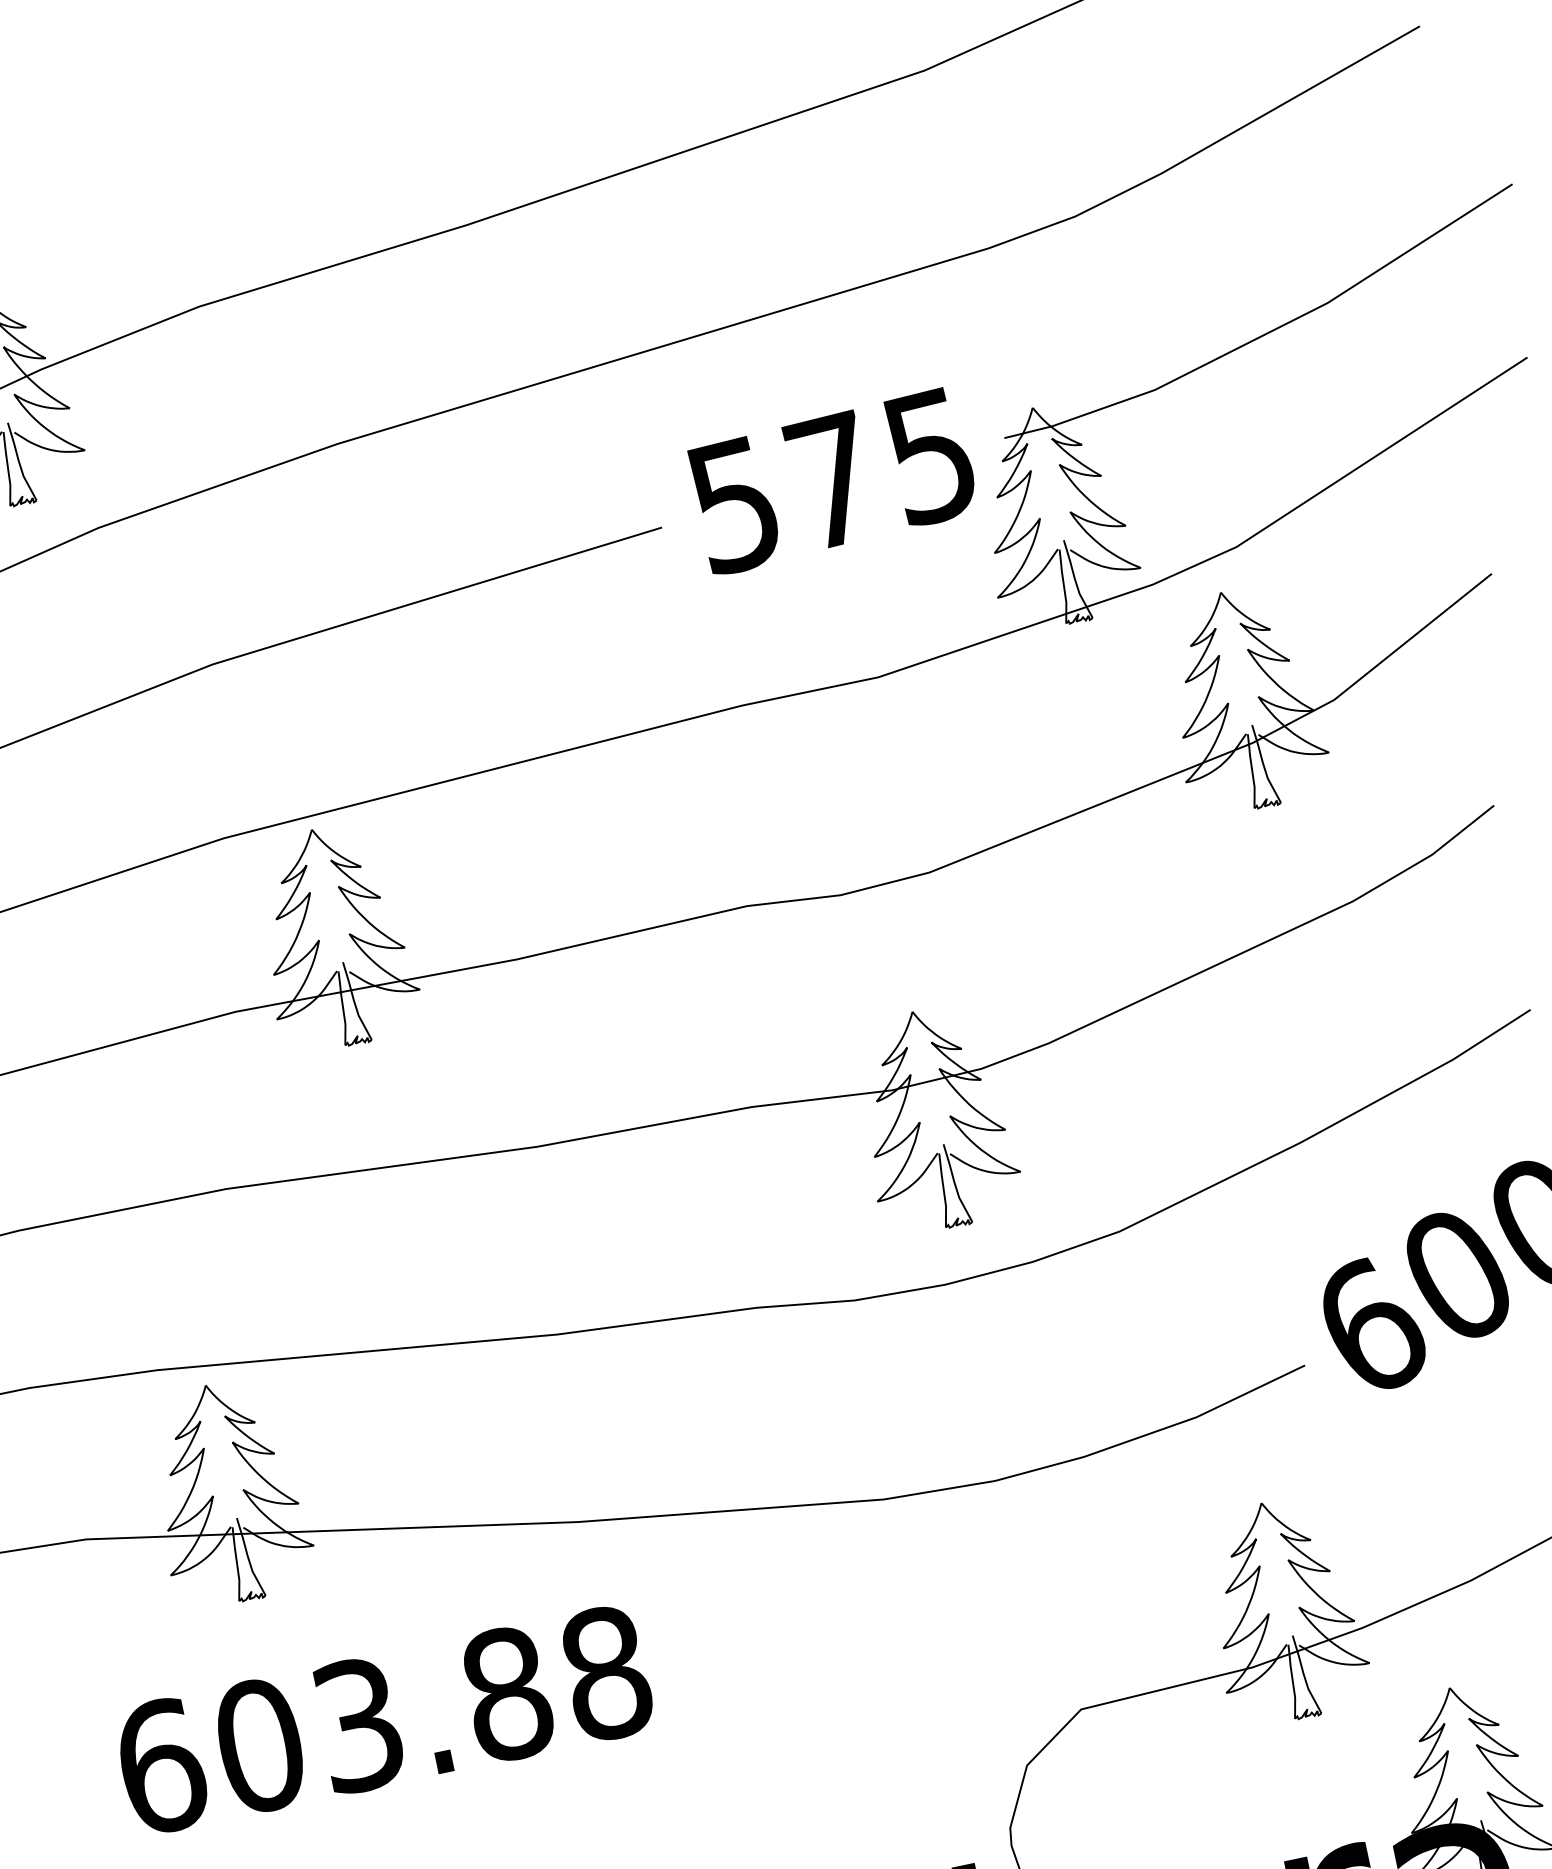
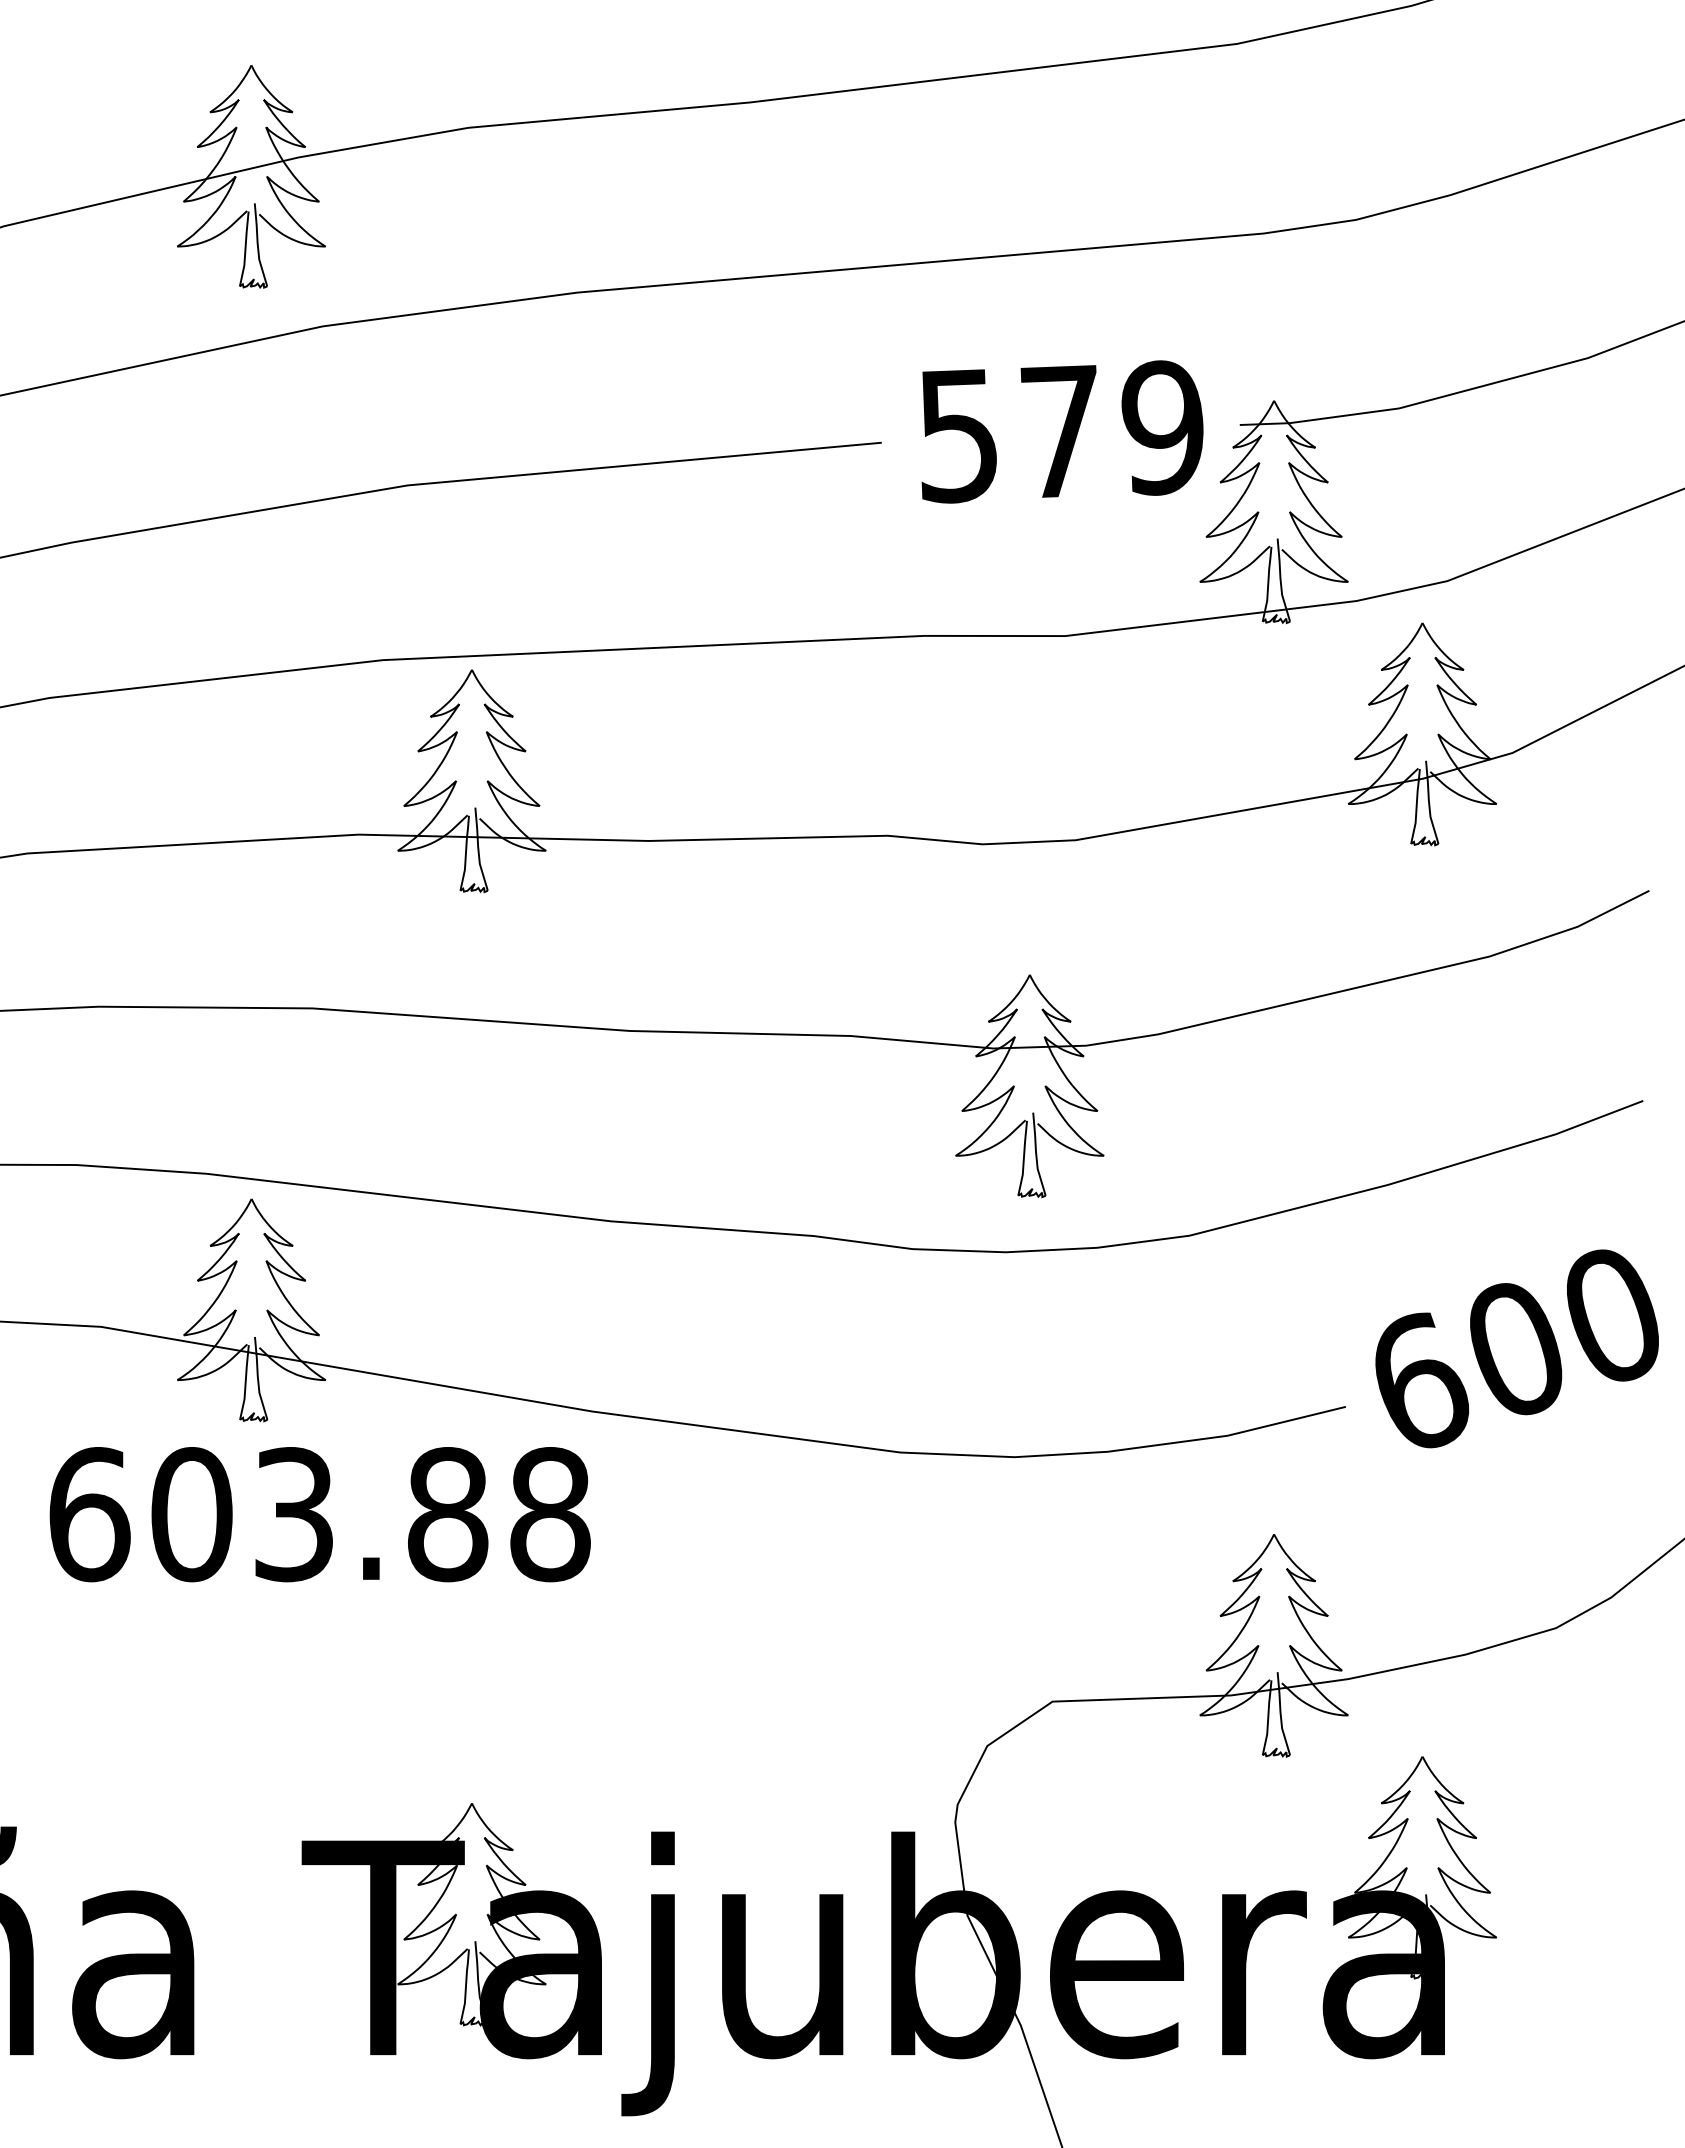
text: (930, 456) -> (1162, 427), 575 -> 579
text: (383, 1719) -> (319, 1514), moved

